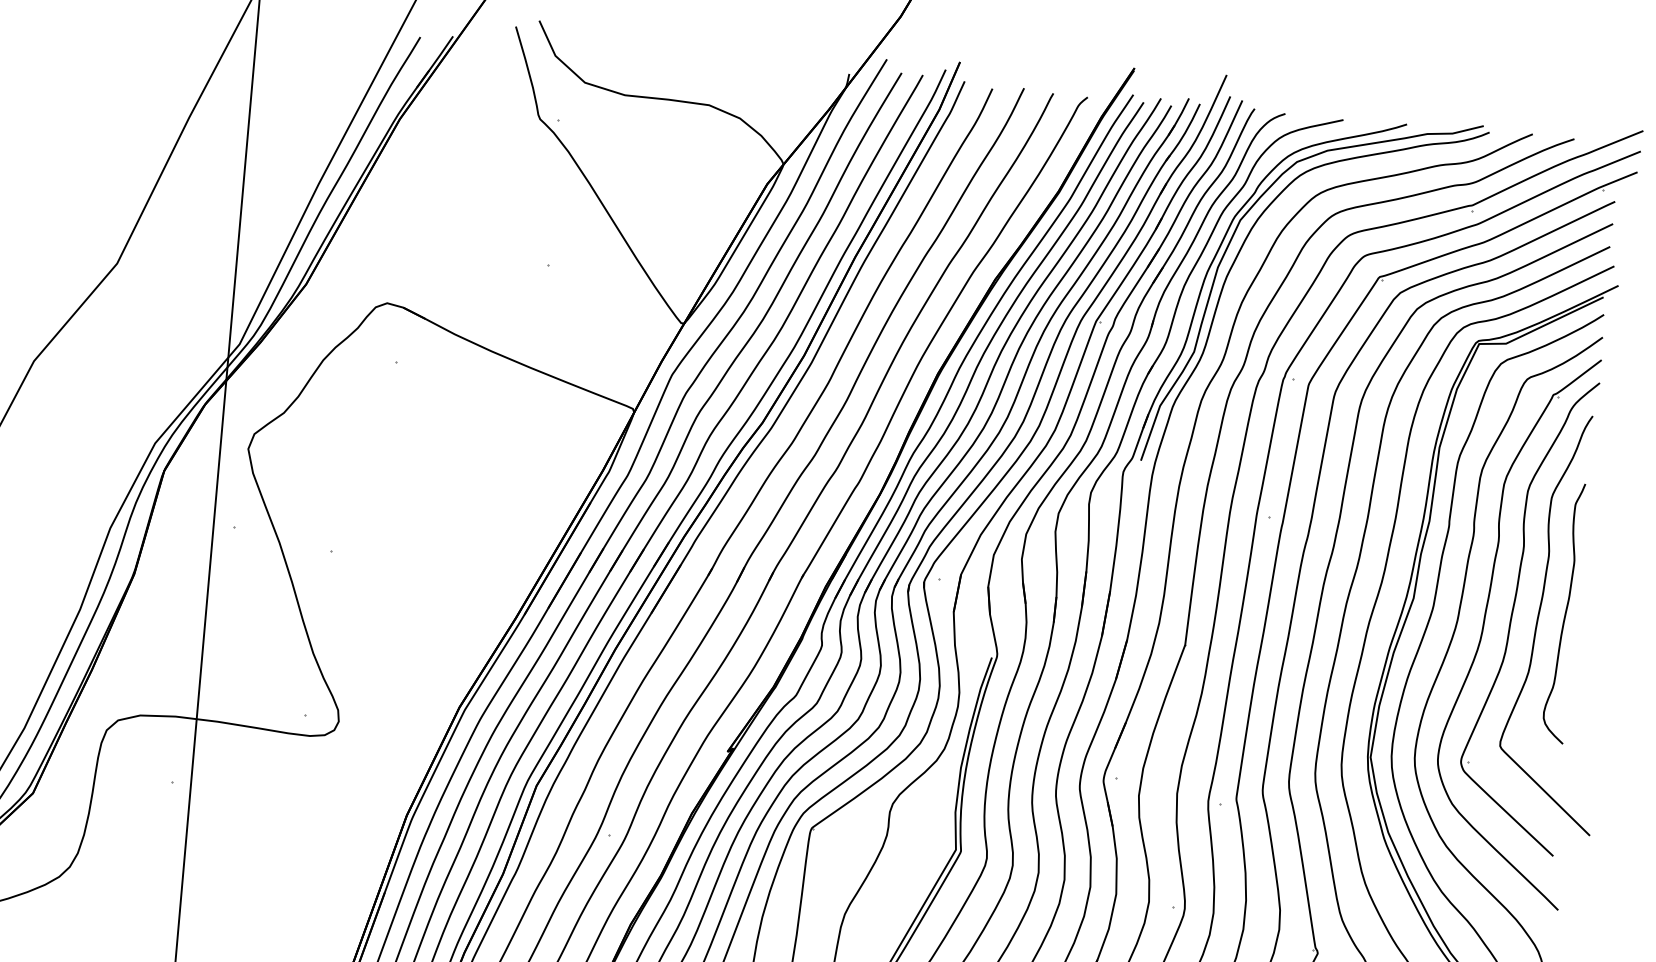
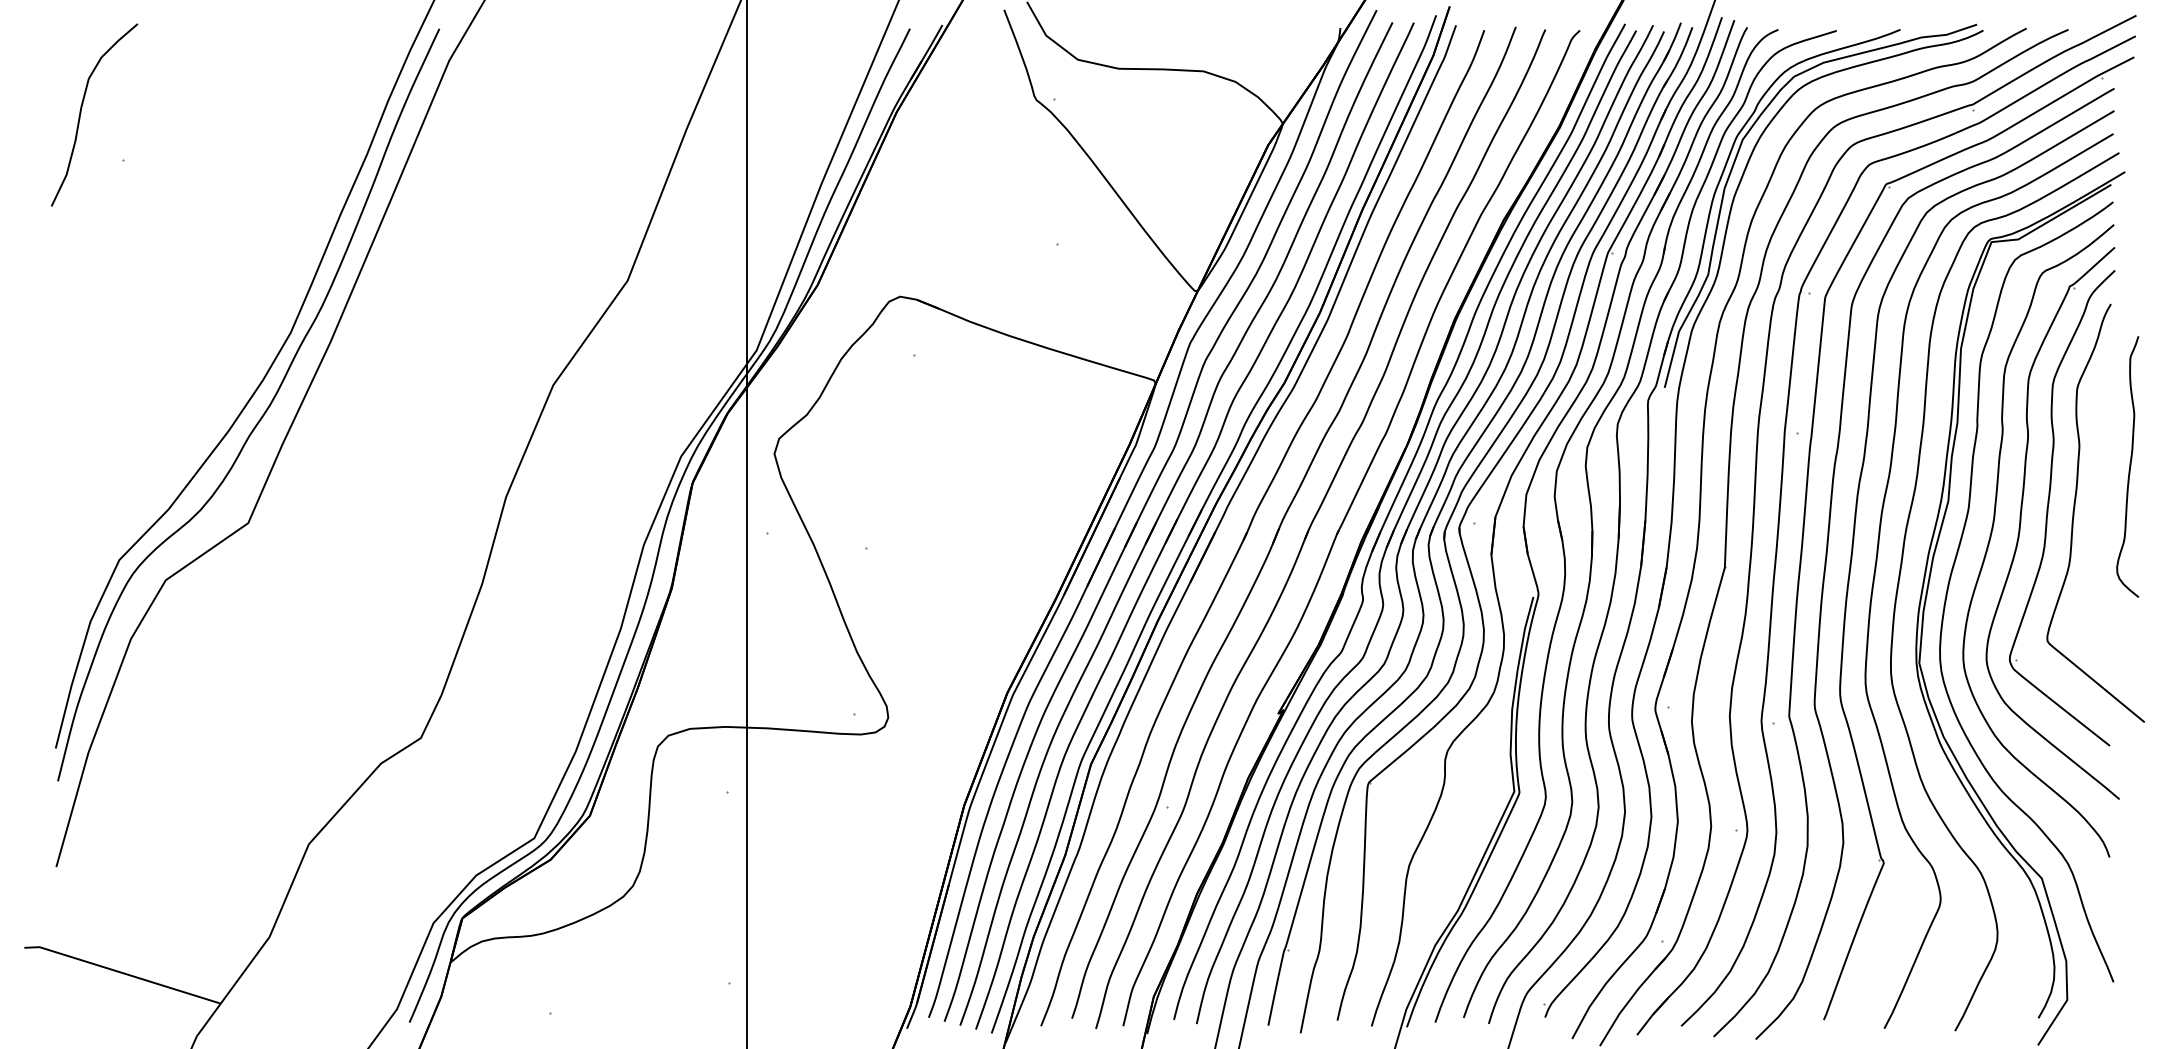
curve: (1565, 612) -> (2129, 466), moved

